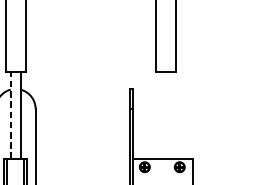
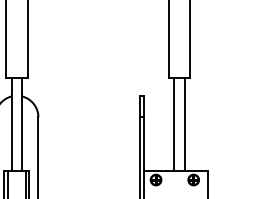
line: (10, 115) -> (11, 124), dashed -> solid
line: (161, 115) -> (174, 124), added
line: (171, 115) -> (184, 124), added

